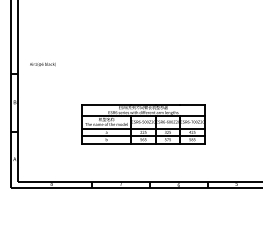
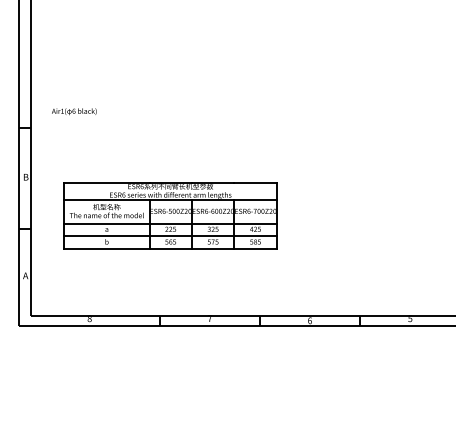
part: (143, 124) -> (170, 215), moved

